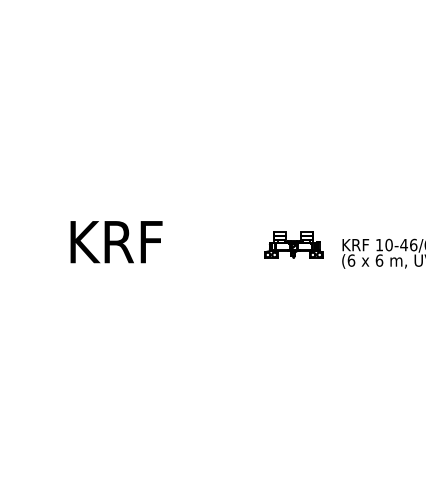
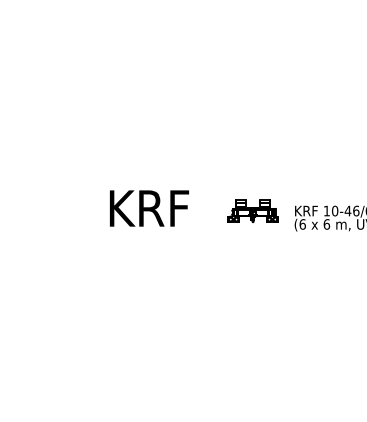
text: (116, 242) -> (149, 208), moved

